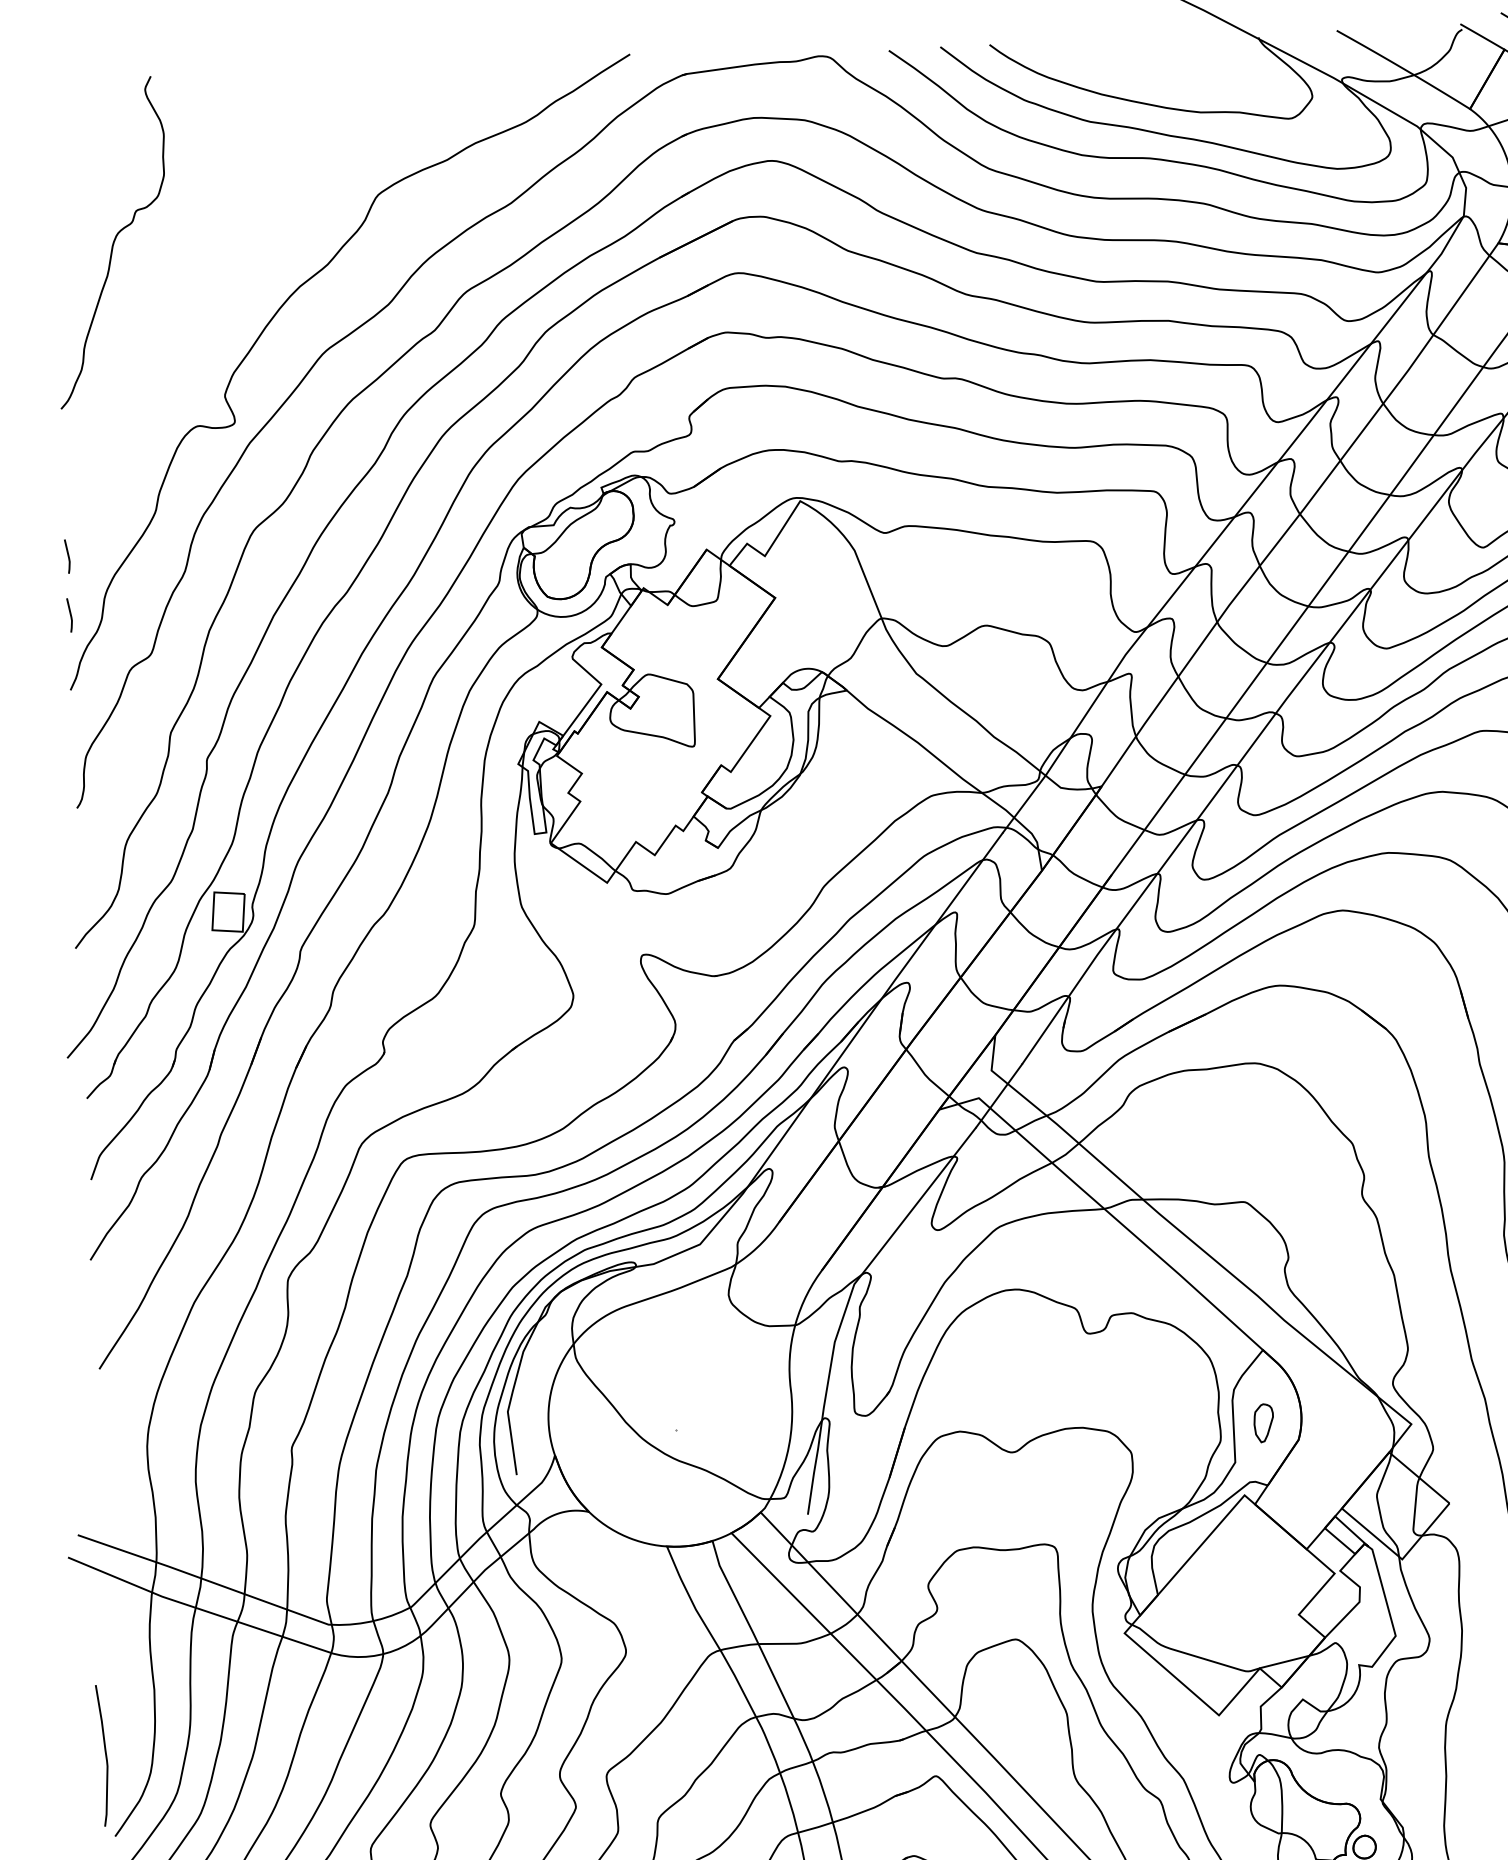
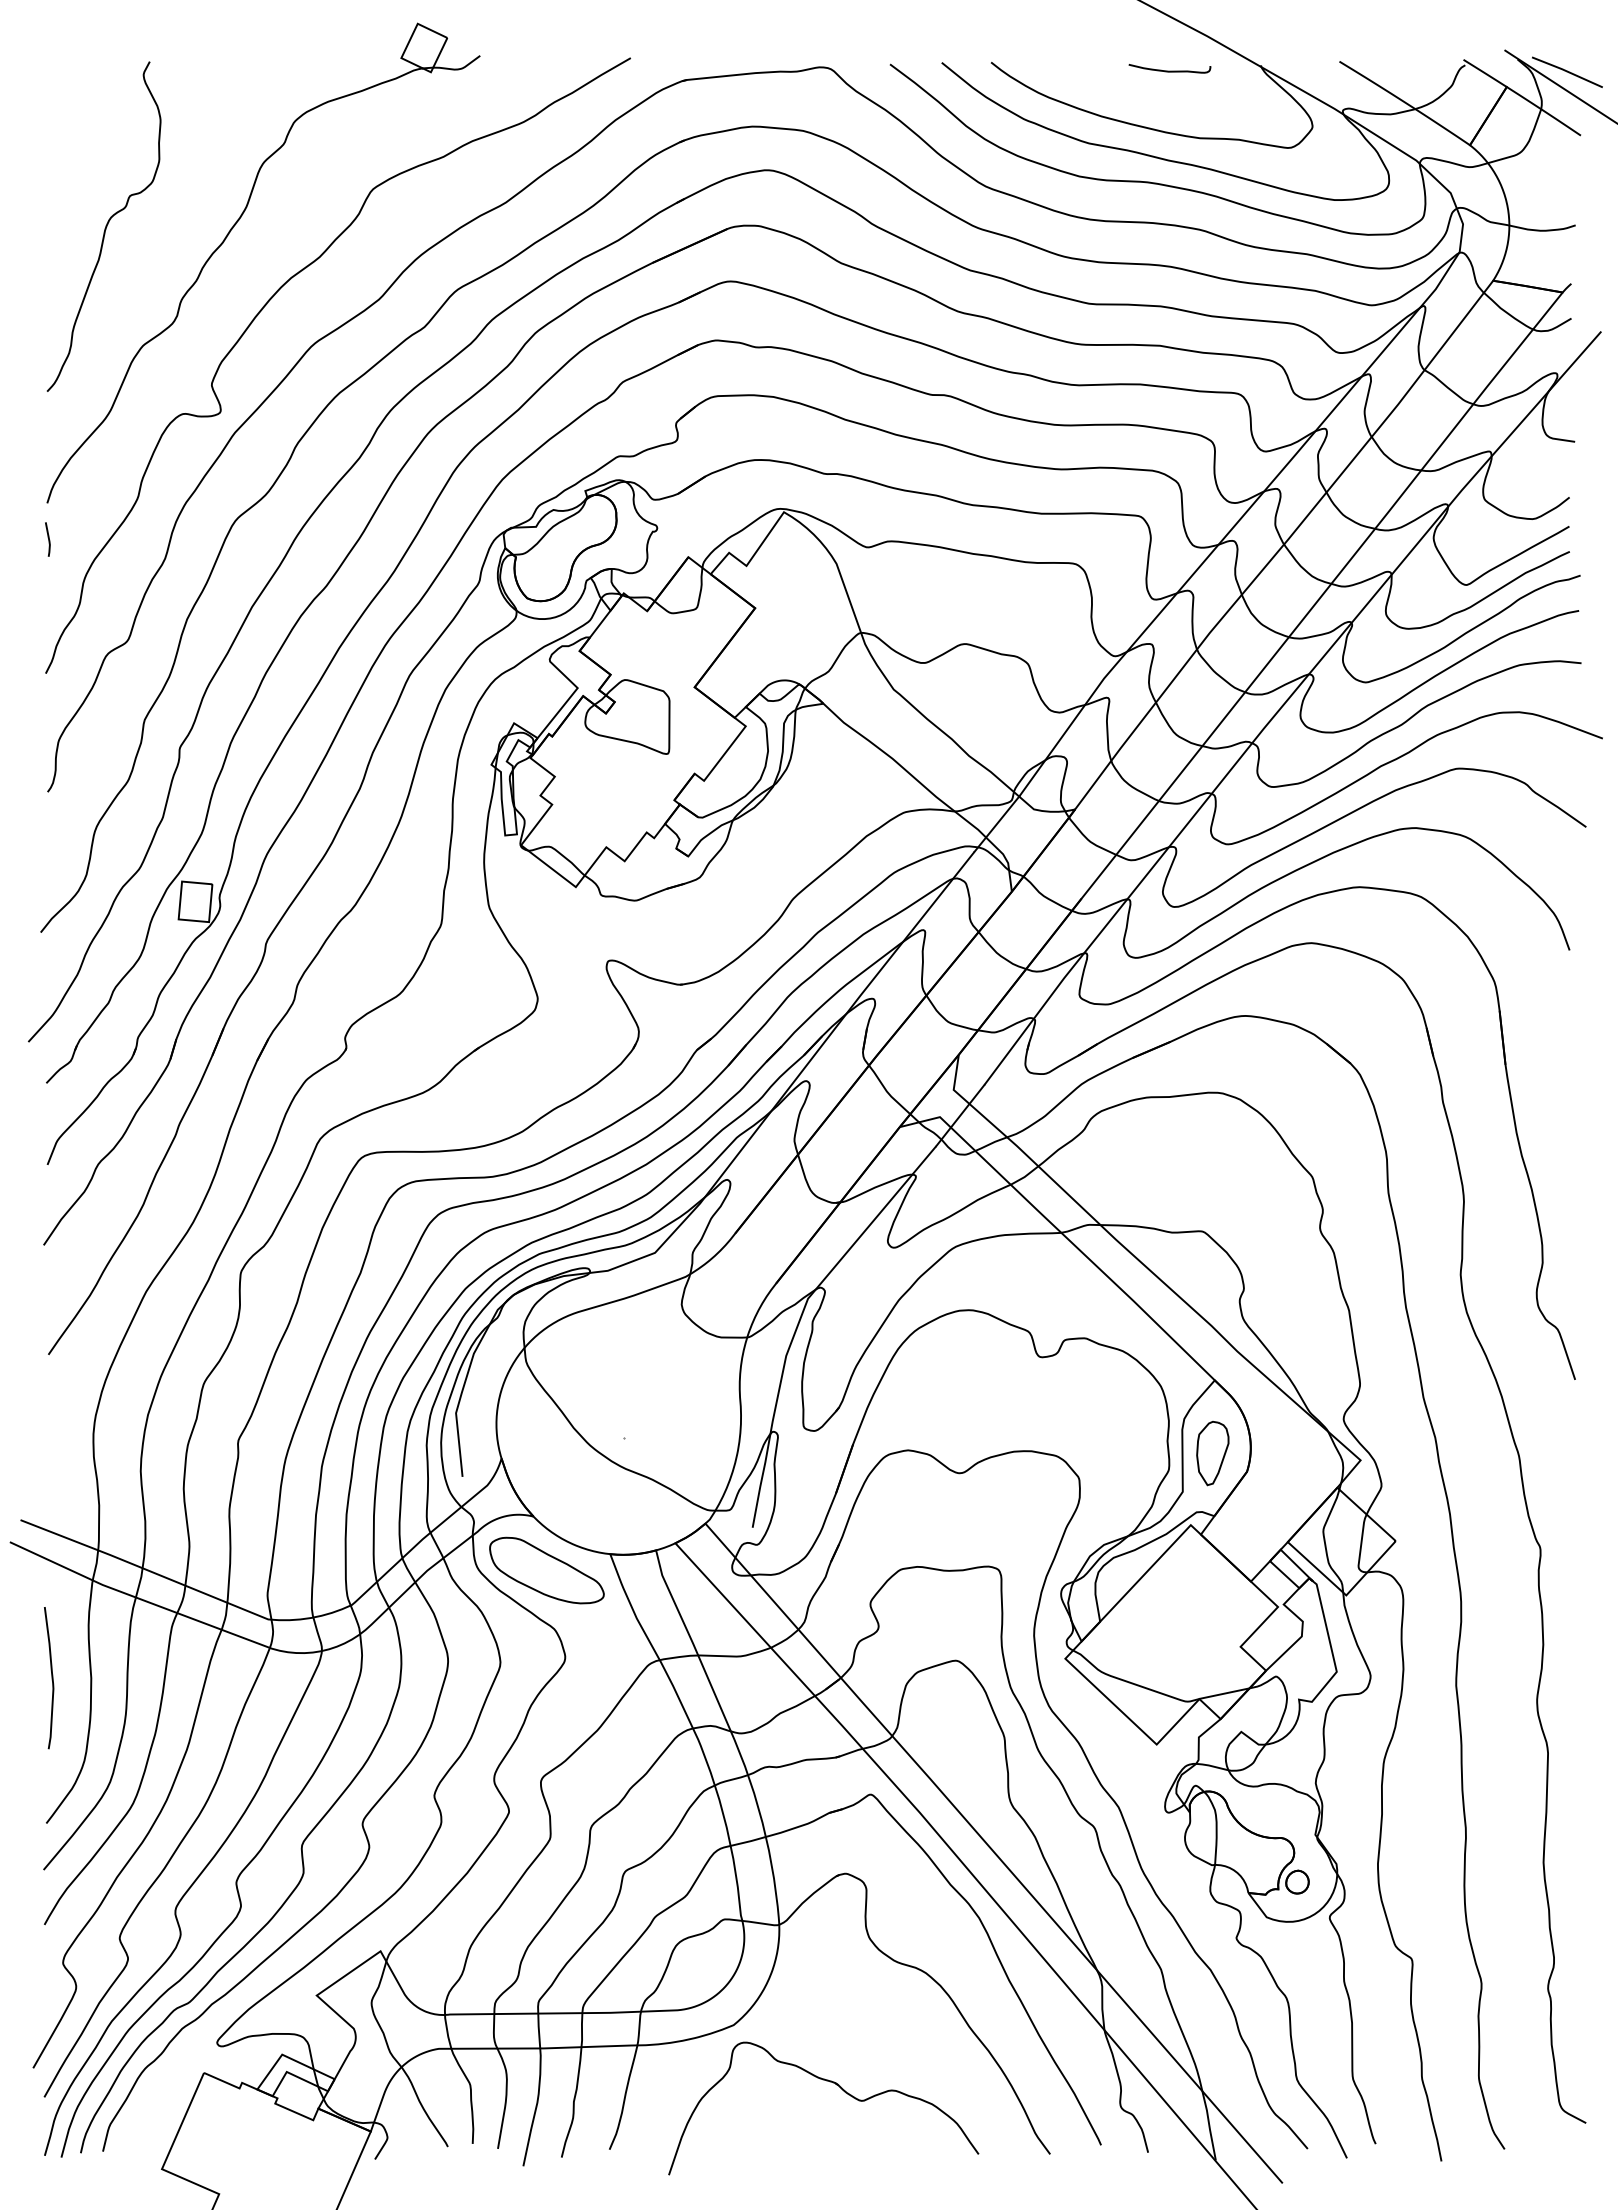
curve: (1167, 46) -> (1169, 70), added
part: (234, 248) -> (227, 237), added
line: (70, 615) -> (48, 598), removed
part: (1263, 1423) -> (1212, 1453), size x1.67
part: (604, 1565) -> (546, 1570), added
curve: (105, 1756) -> (51, 1678), moved

